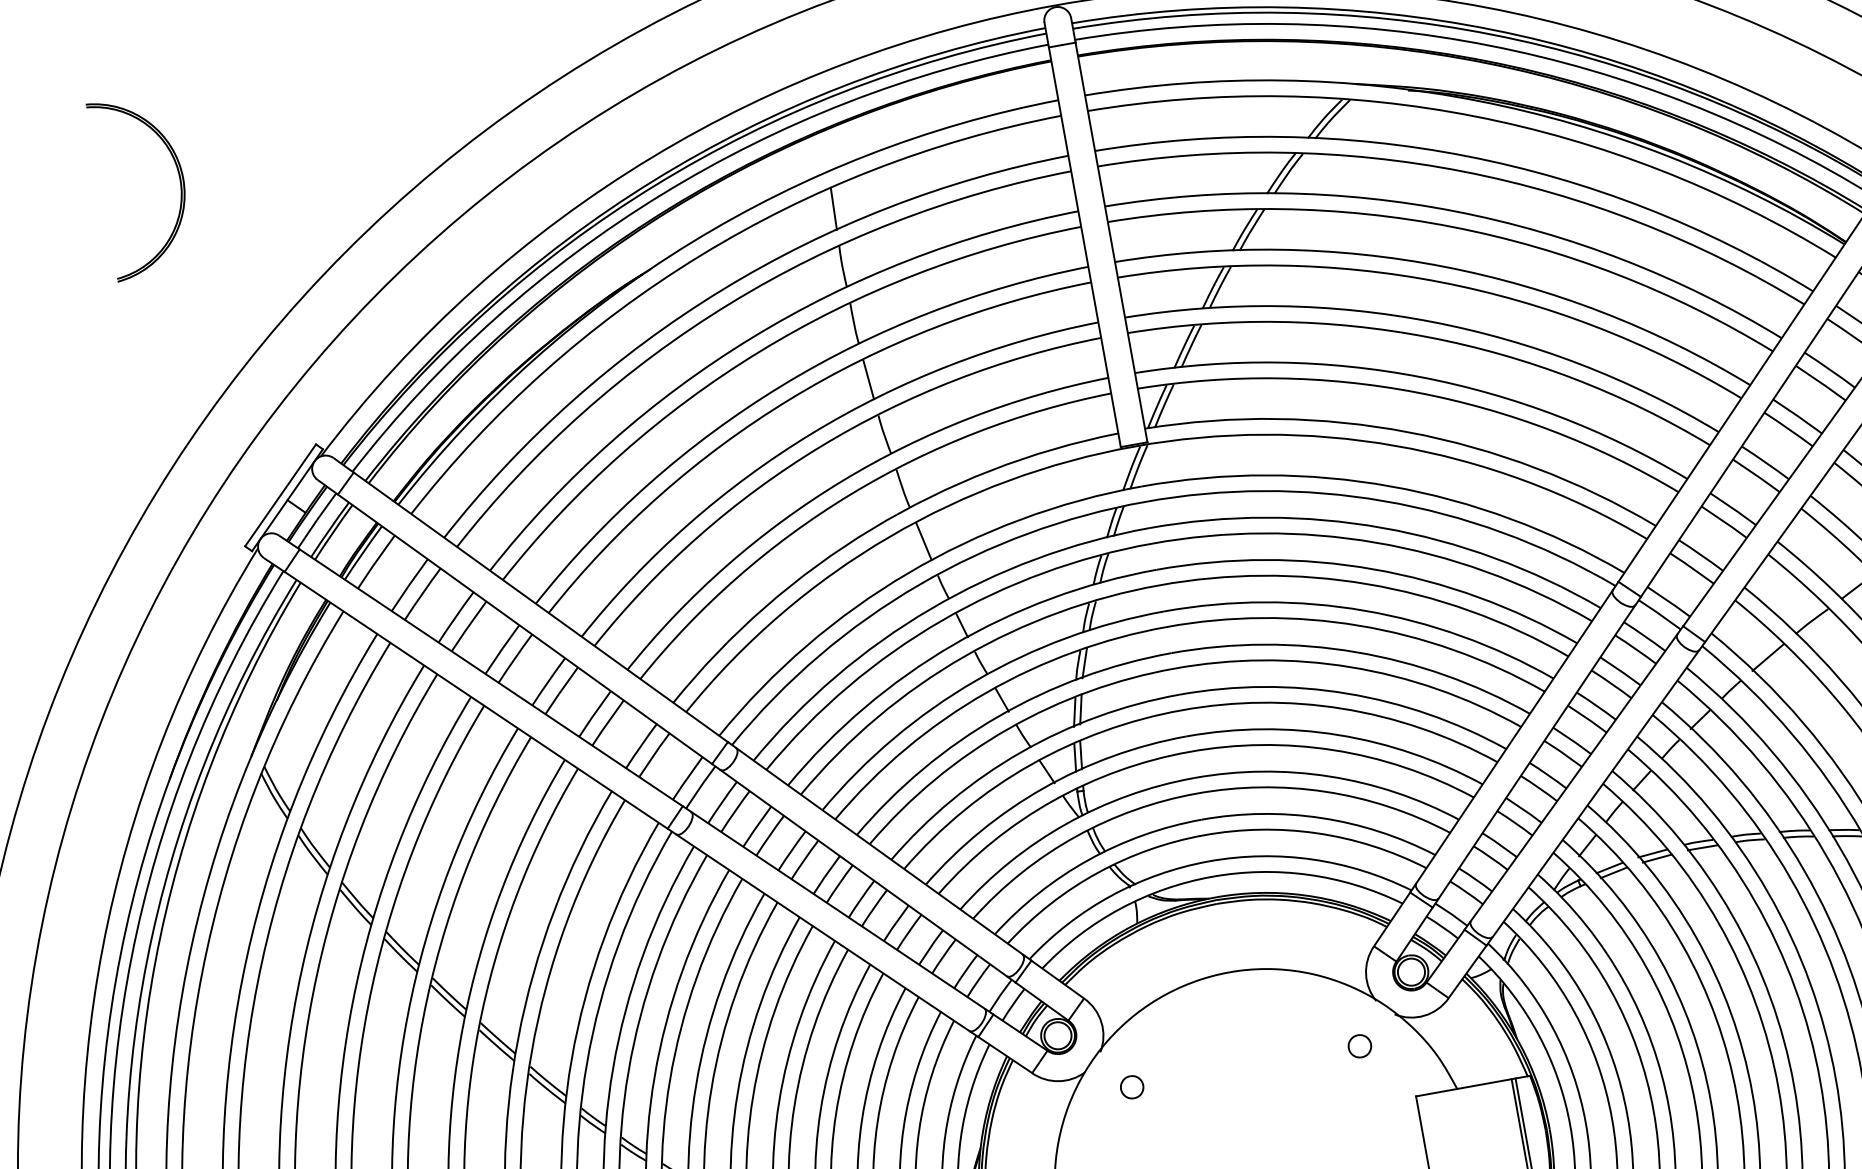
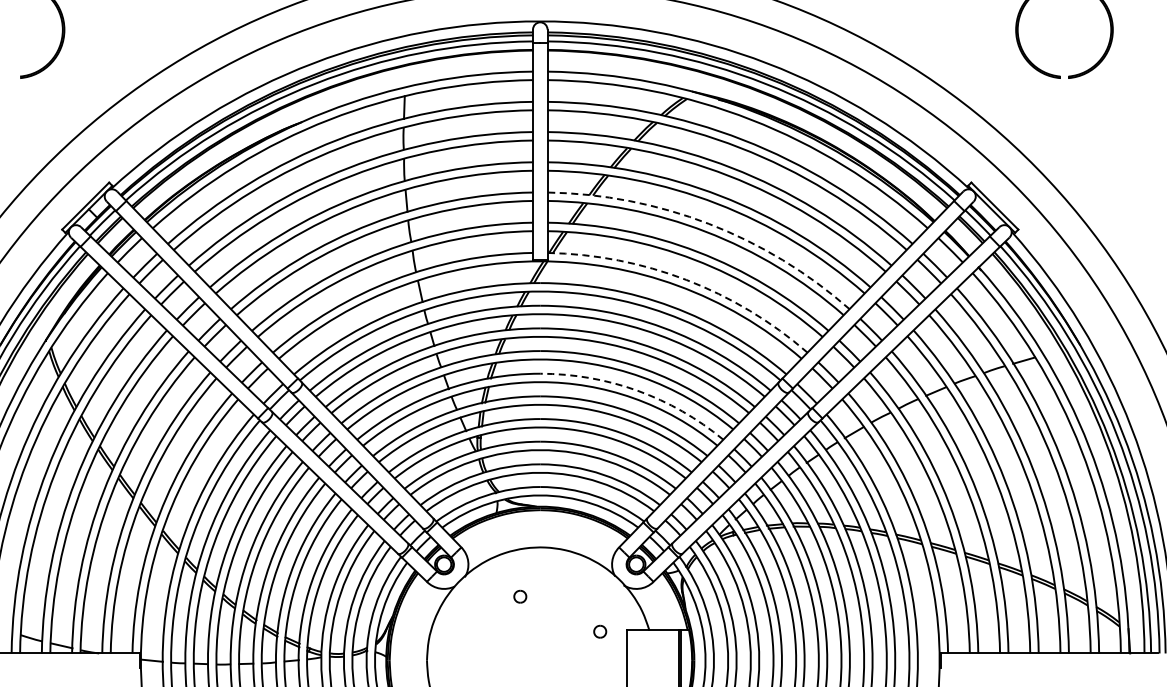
arc: (1431, 321) -> (708, 223), solid -> dashed
arc: (1409, 431) -> (686, 279), solid -> dashed
arc: (1355, 651) -> (637, 390), solid -> dashed
part: (1360, 1045) -> (600, 631), moved
part: (1132, 1086) -> (520, 596), moved

